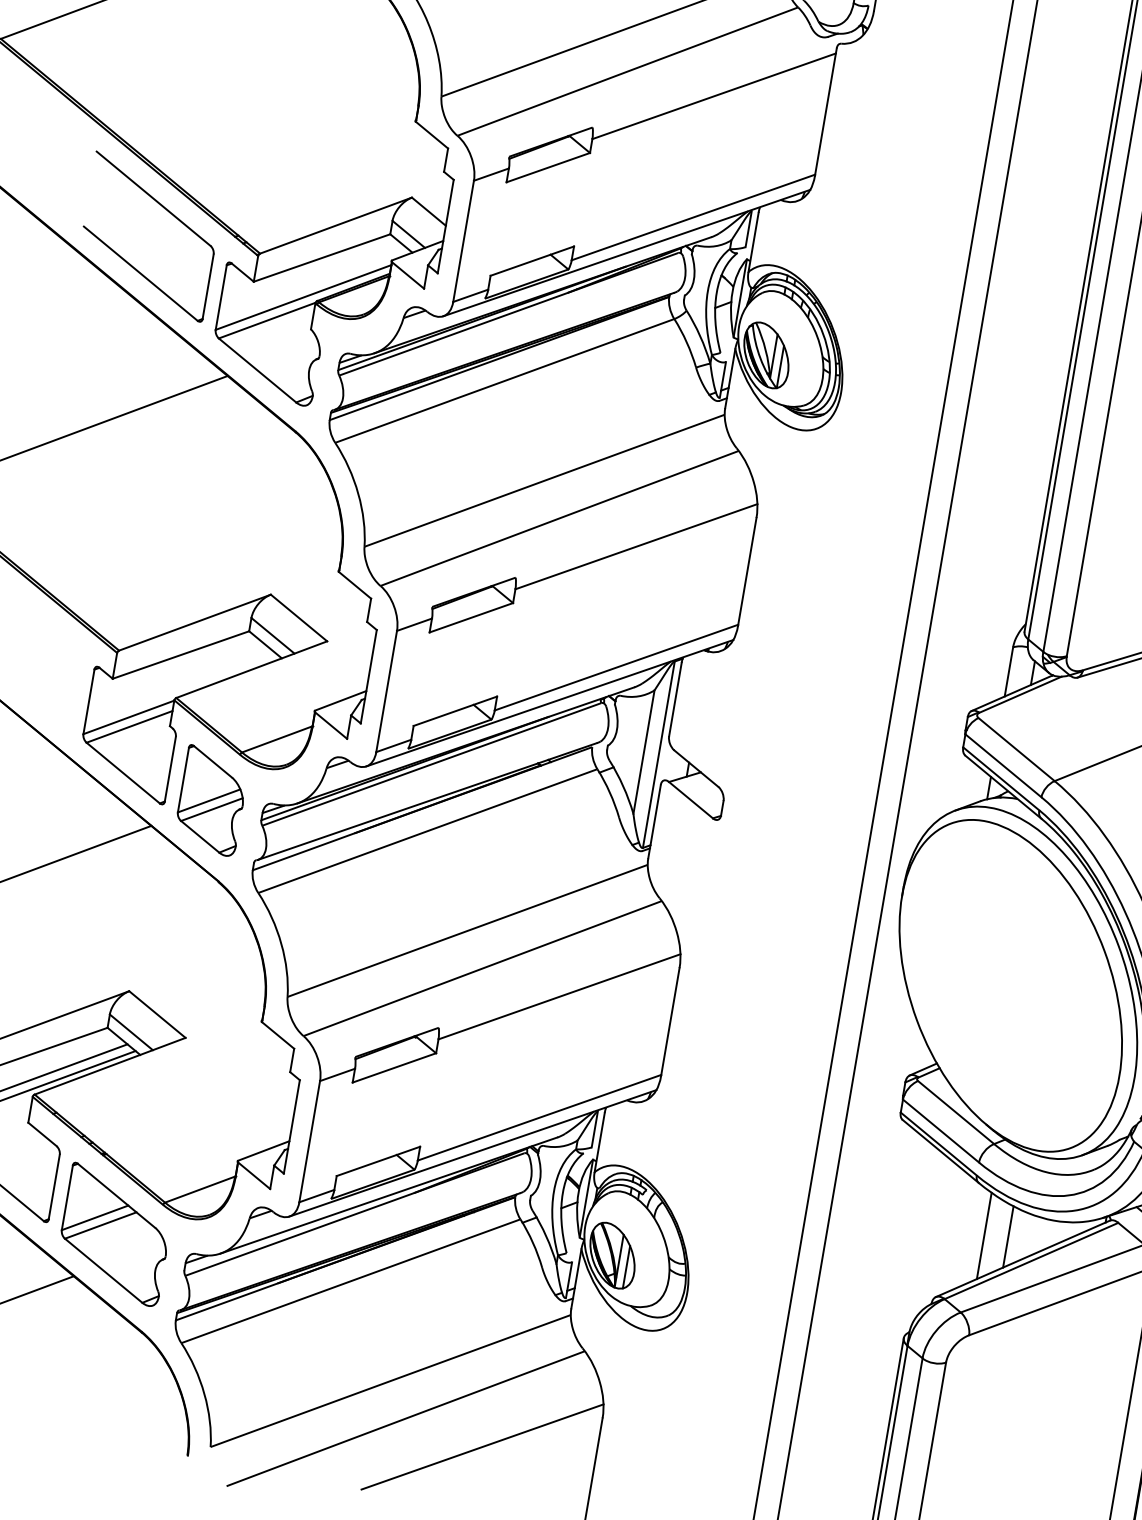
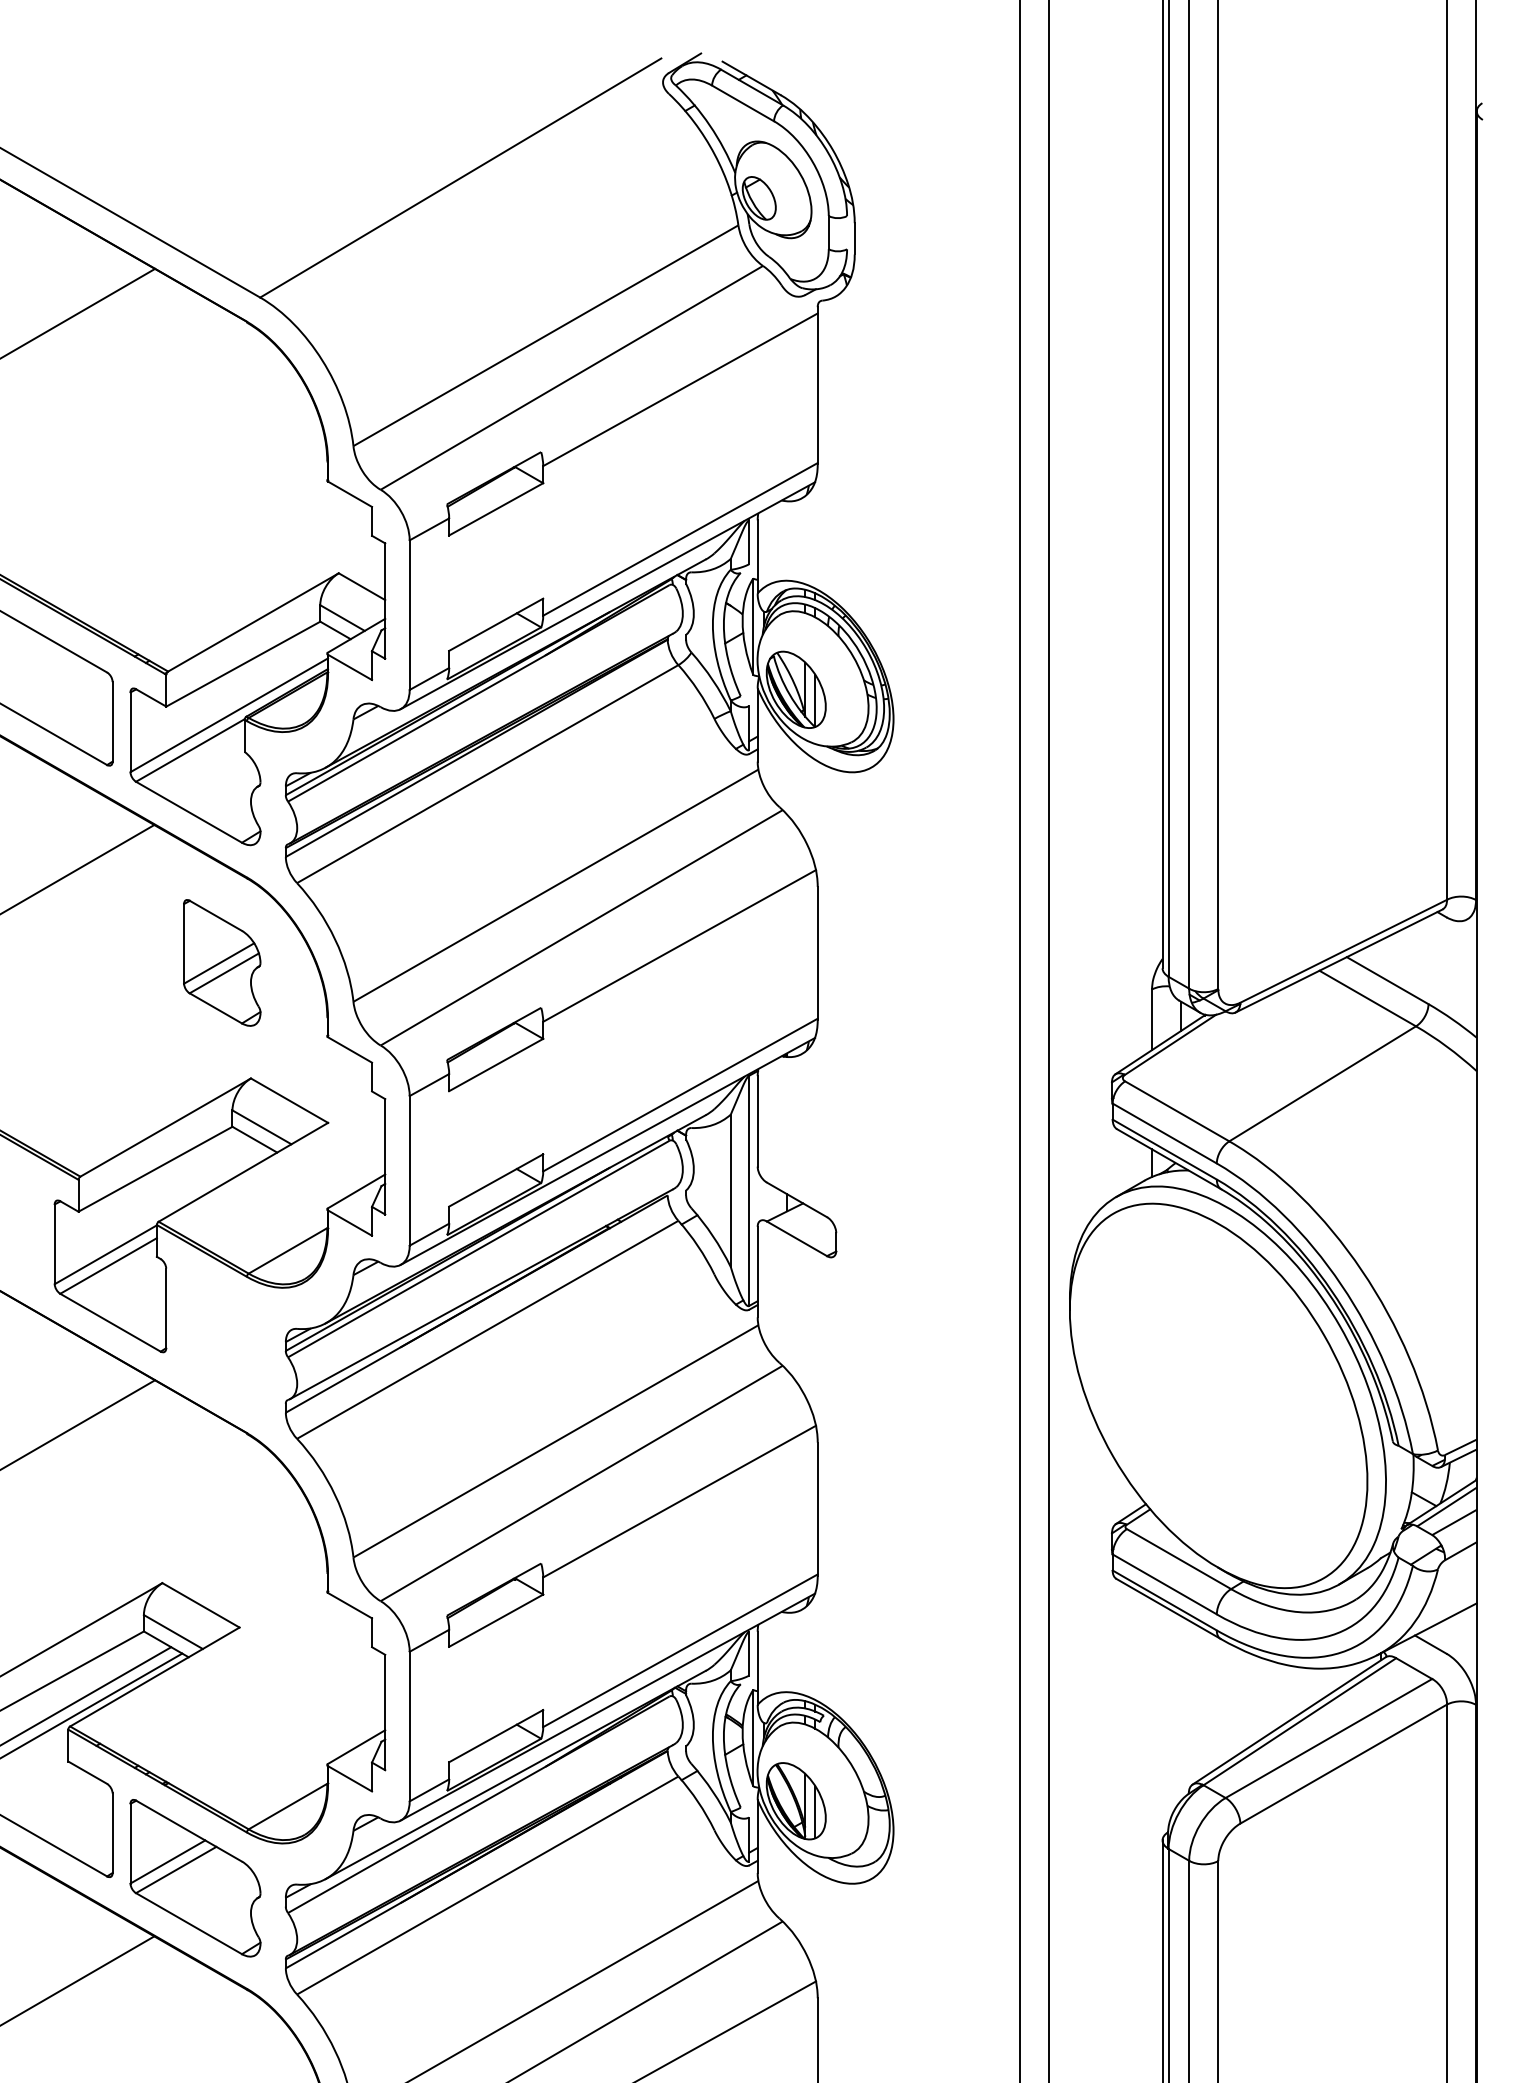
part: (211, 800) -> (222, 962), moved
line: (984, 1236) -> (1238, 1701), removed
line: (1008, 1236) -> (1267, 1697), removed

